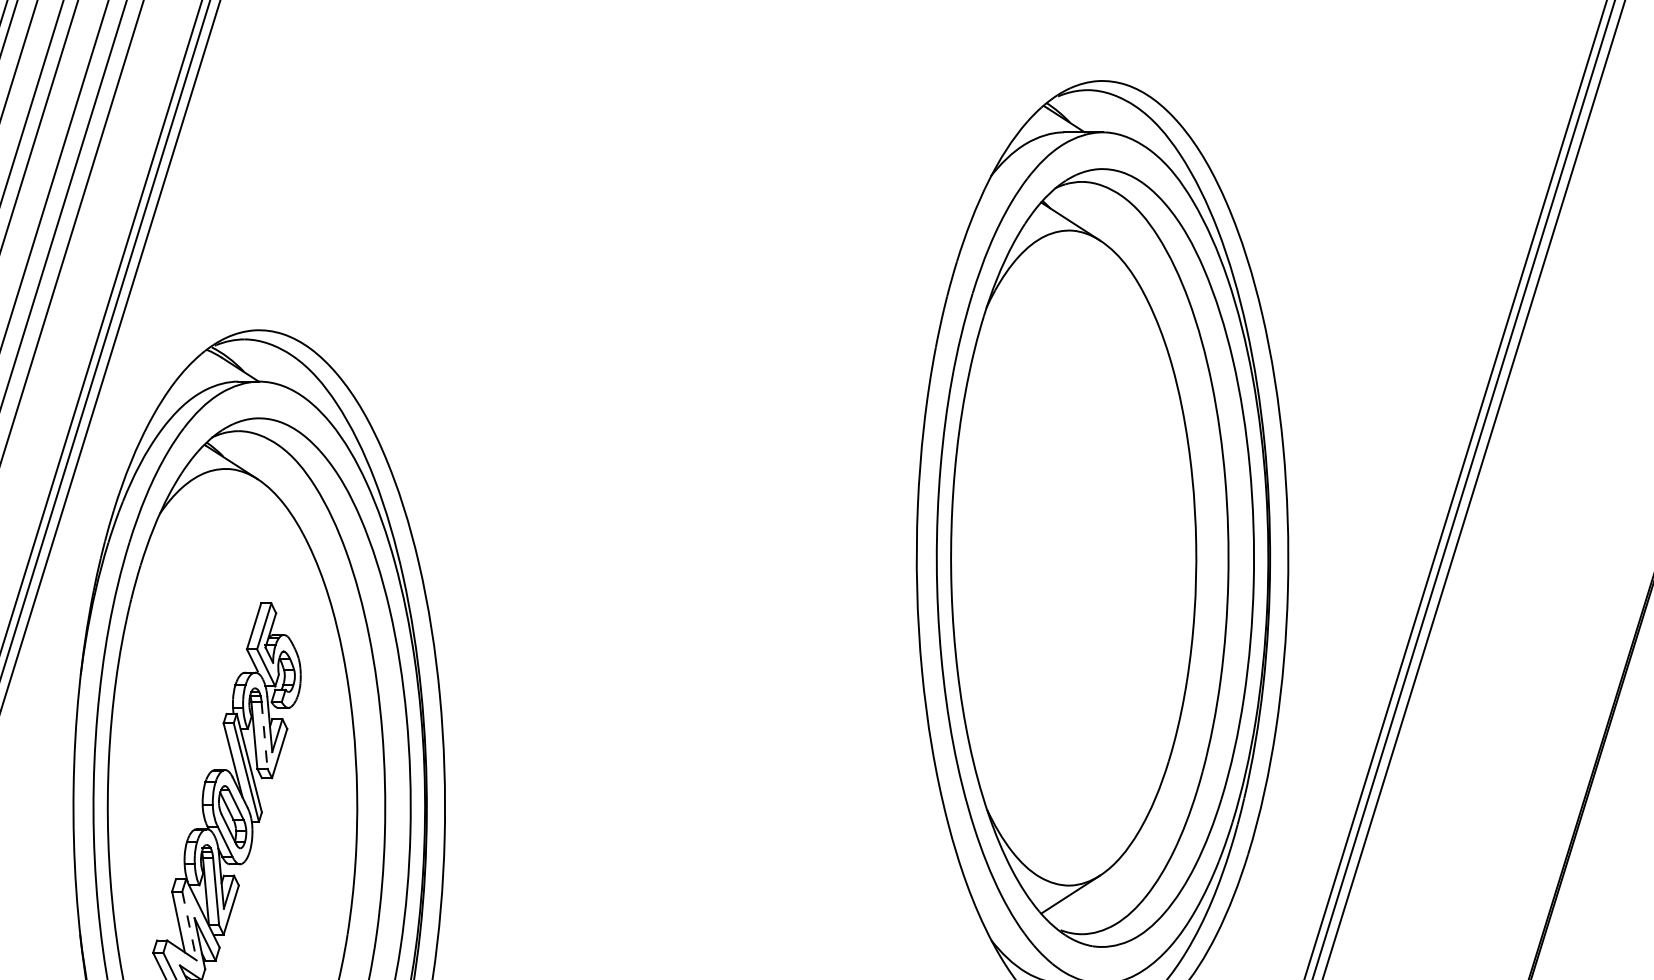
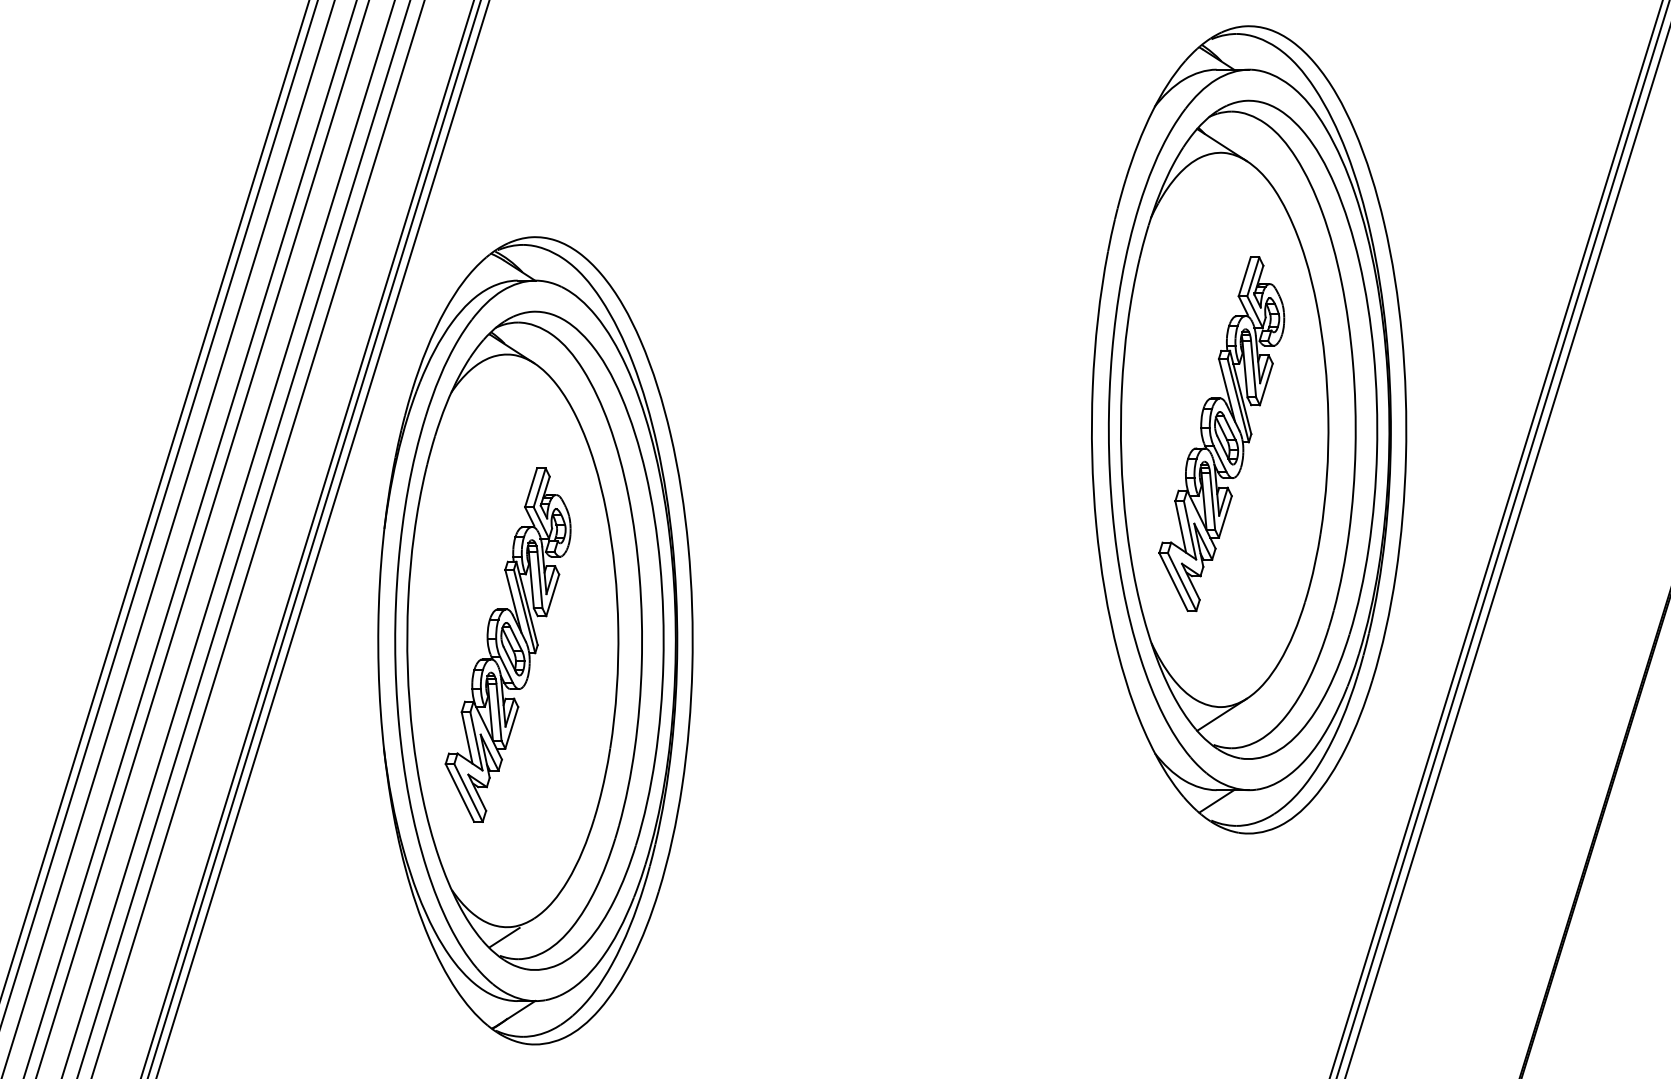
part: (1069, 562) -> (1221, 433), added
line: (264, 734) -> (539, 579), dashed -> solid
line: (189, 926) -> (476, 741), dashed -> solid

